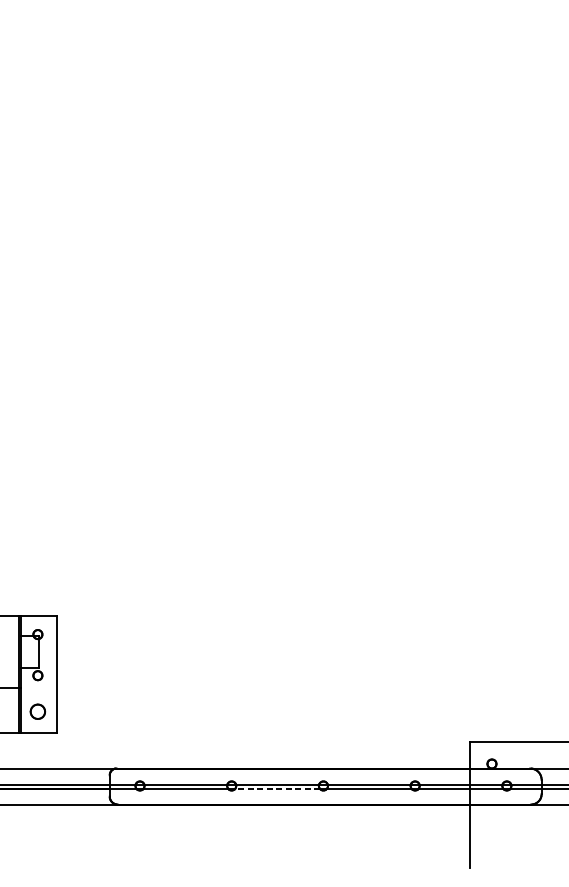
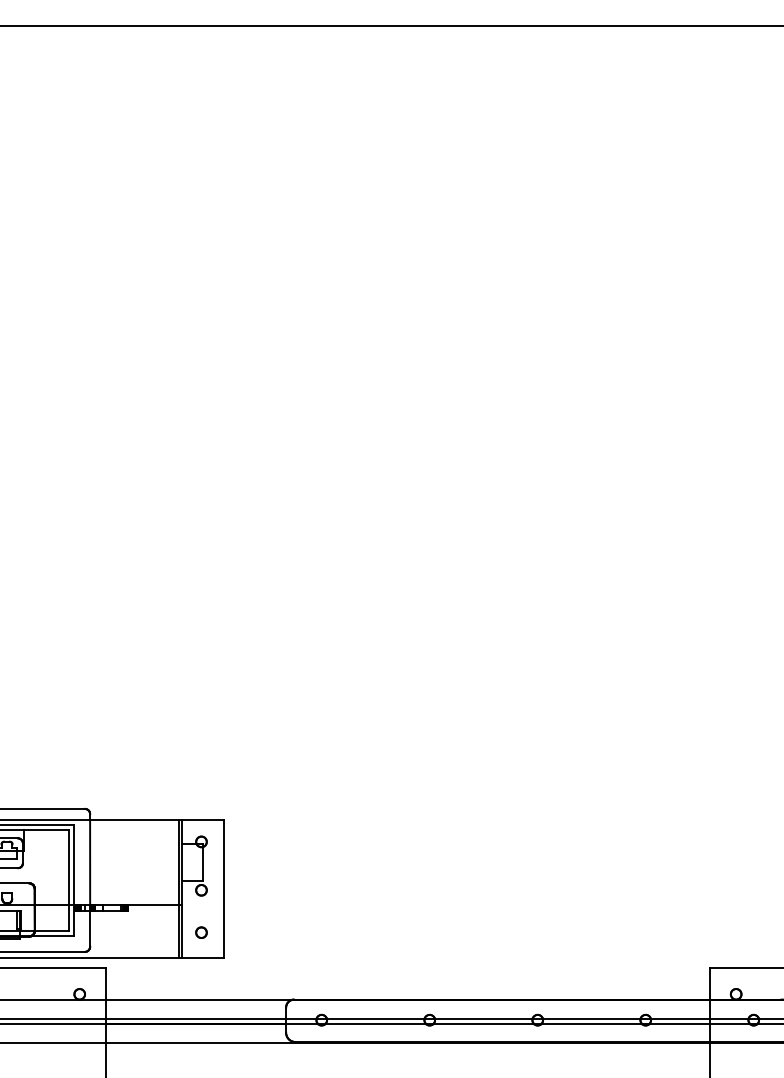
part: (37, 711) -> (201, 932), size x0.62
line: (277, 789) -> (483, 1024), dashed -> solid

